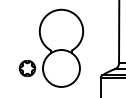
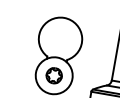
part: (27, 68) -> (54, 75), moved

